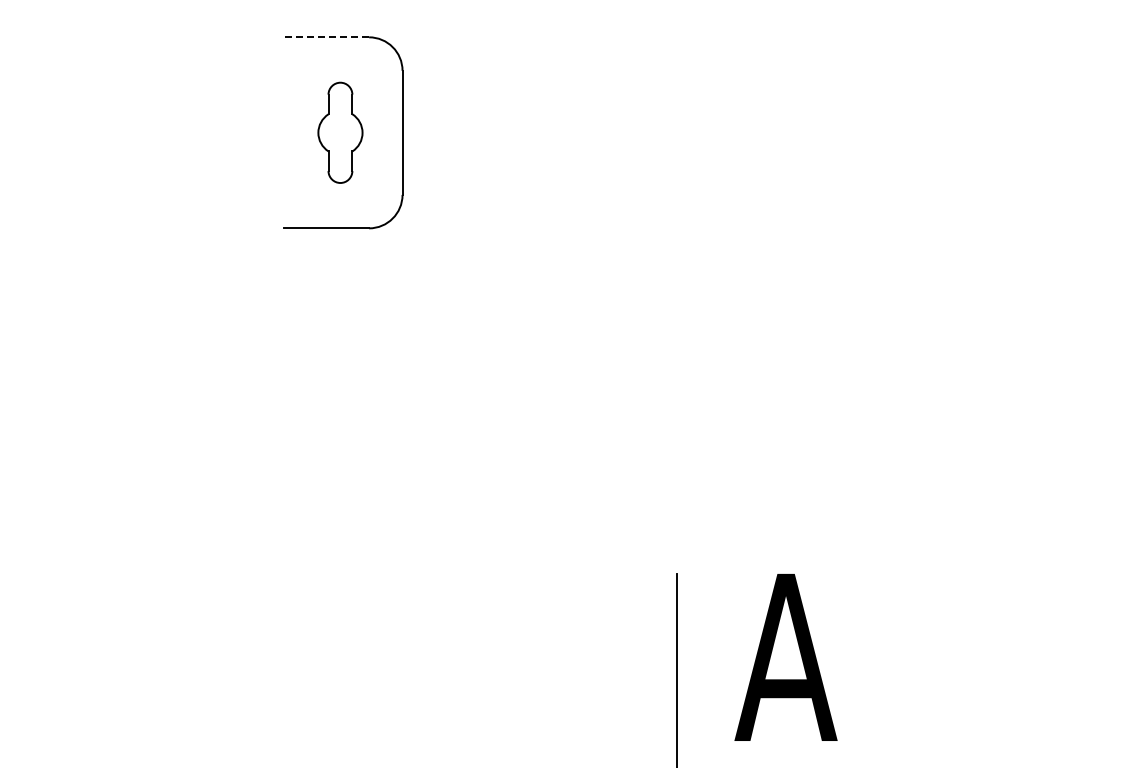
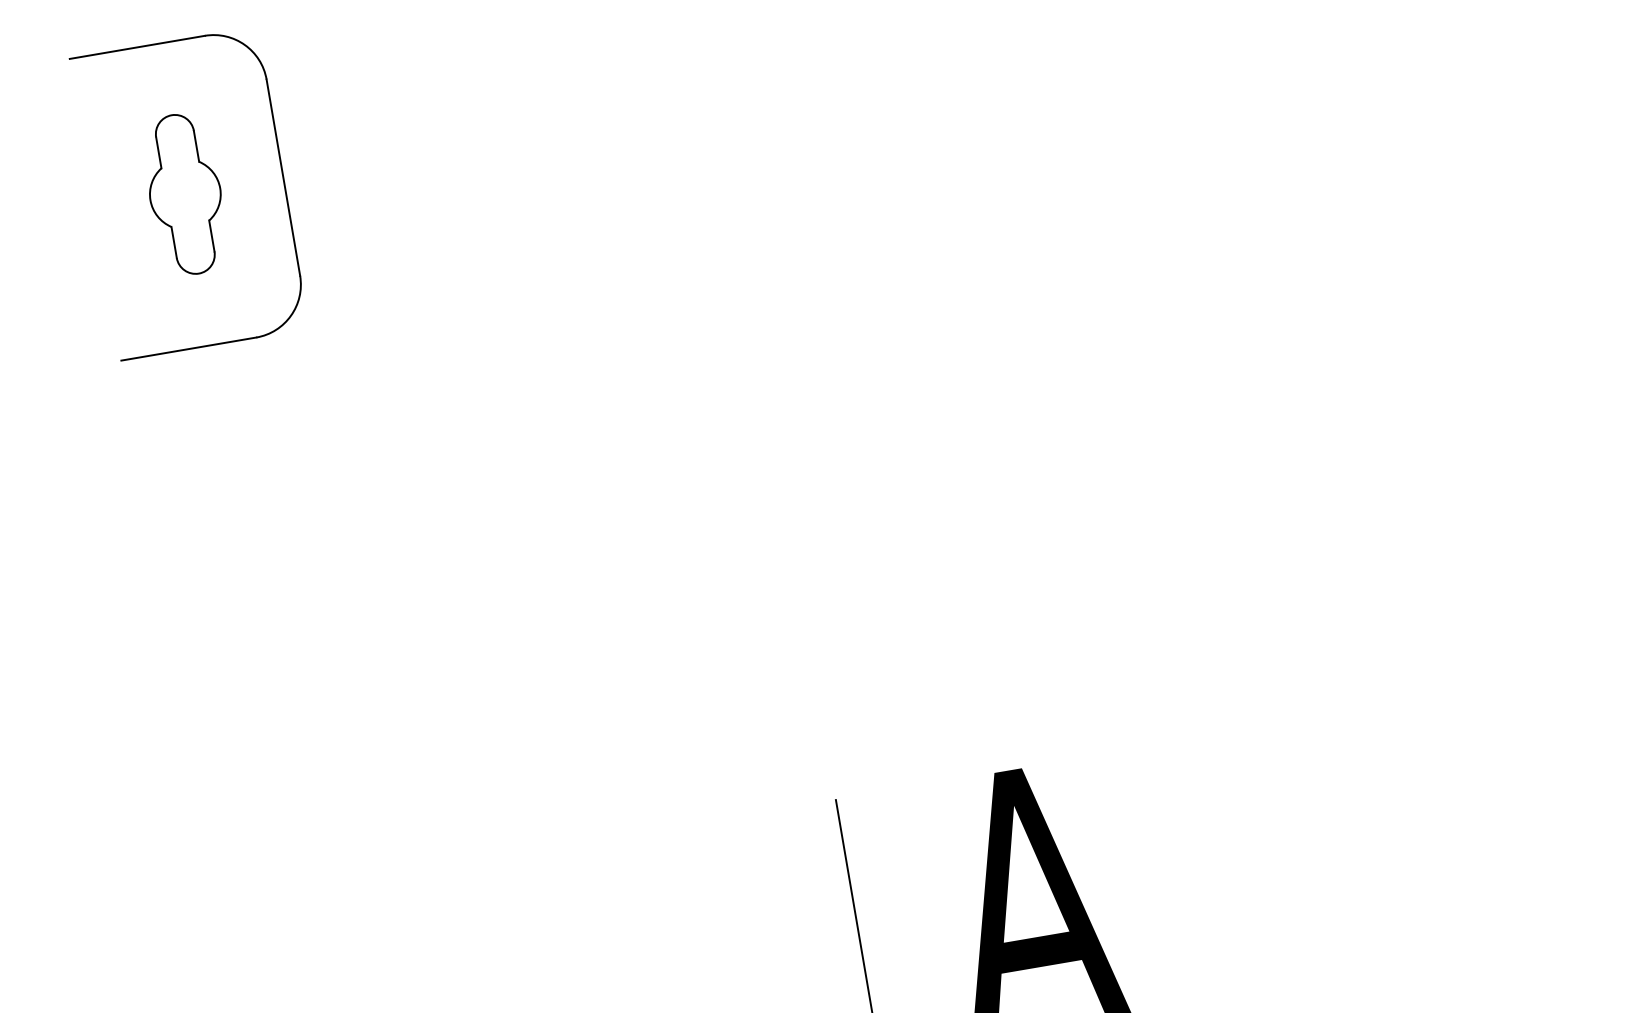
line: (326, 37) -> (137, 47), dashed -> solid

